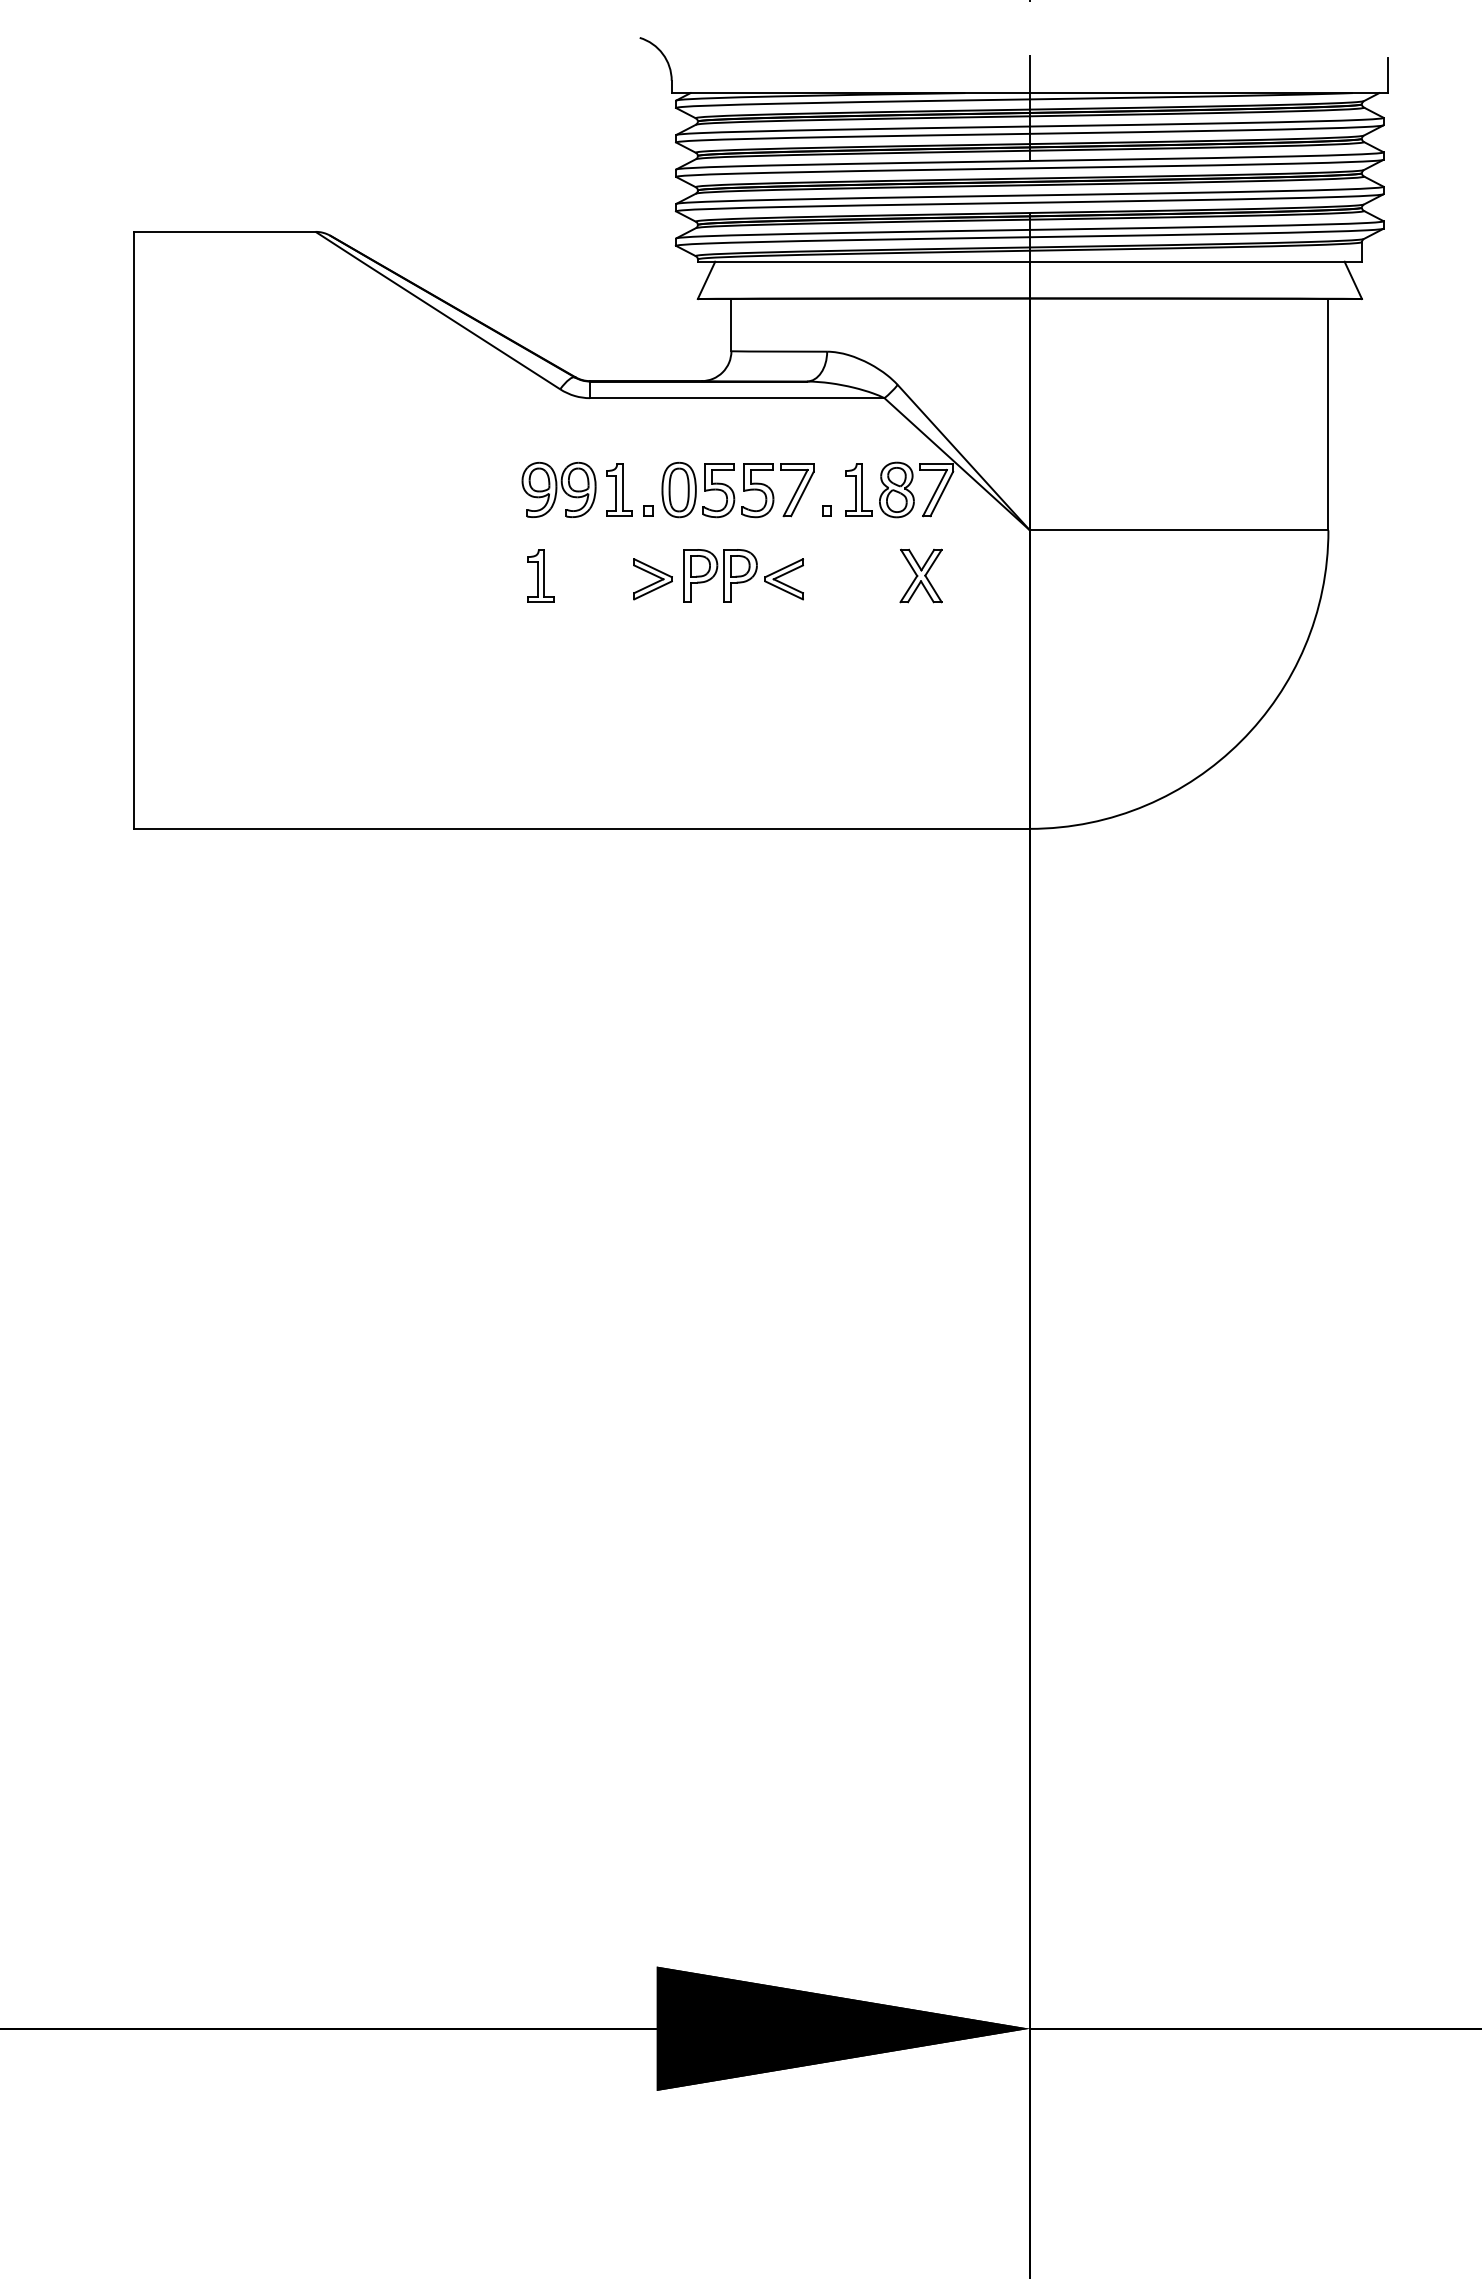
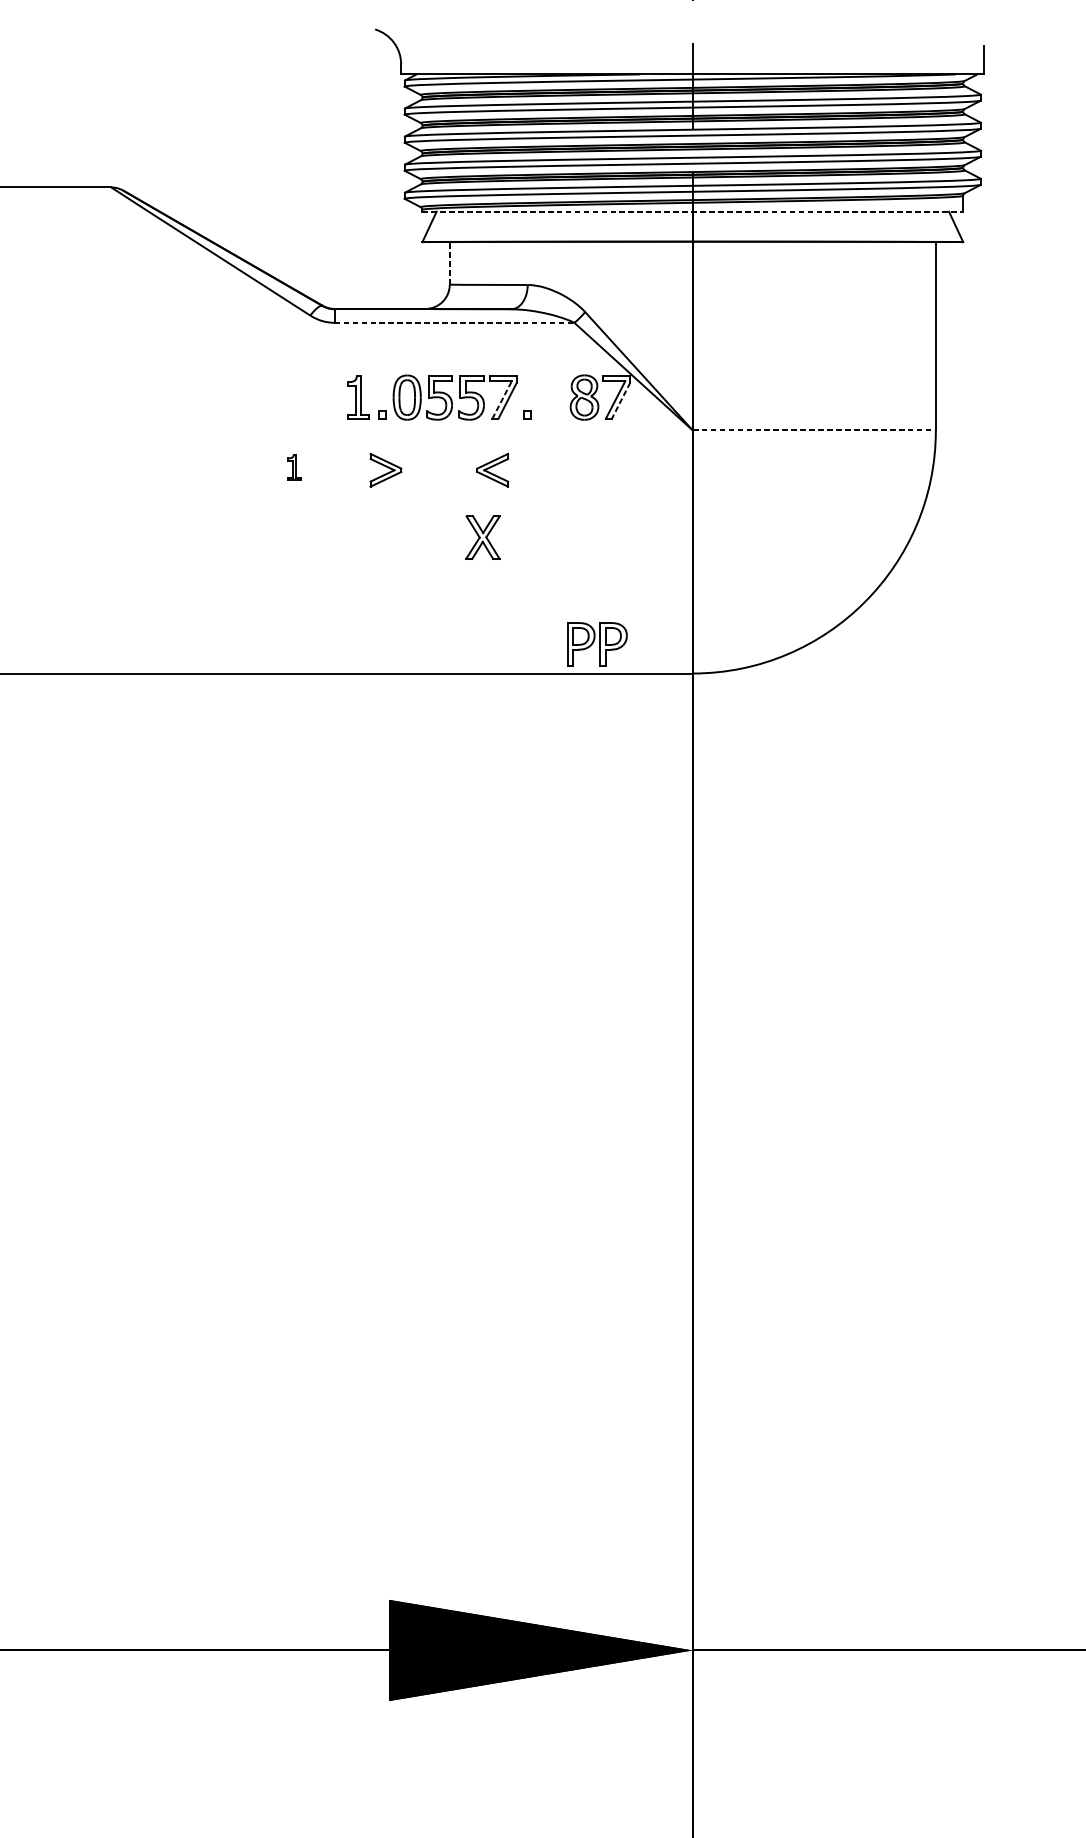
line: (1030, 261) -> (693, 211), solid -> dashed
line: (731, 324) -> (449, 262), solid -> dashed
line: (737, 398) -> (454, 323), solid -> dashed
part: (558, 489) -> (308, 397), removed
part: (858, 489) -> (553, 397), removed
line: (795, 493) -> (501, 400), solid -> dashed
line: (941, 493) -> (620, 400), solid -> dashed
line: (1179, 530) -> (814, 430), solid -> dashed
part: (540, 575) -> (294, 467), size x0.6
part: (720, 575) -> (597, 643), moved
part: (920, 575) -> (482, 537), moved

